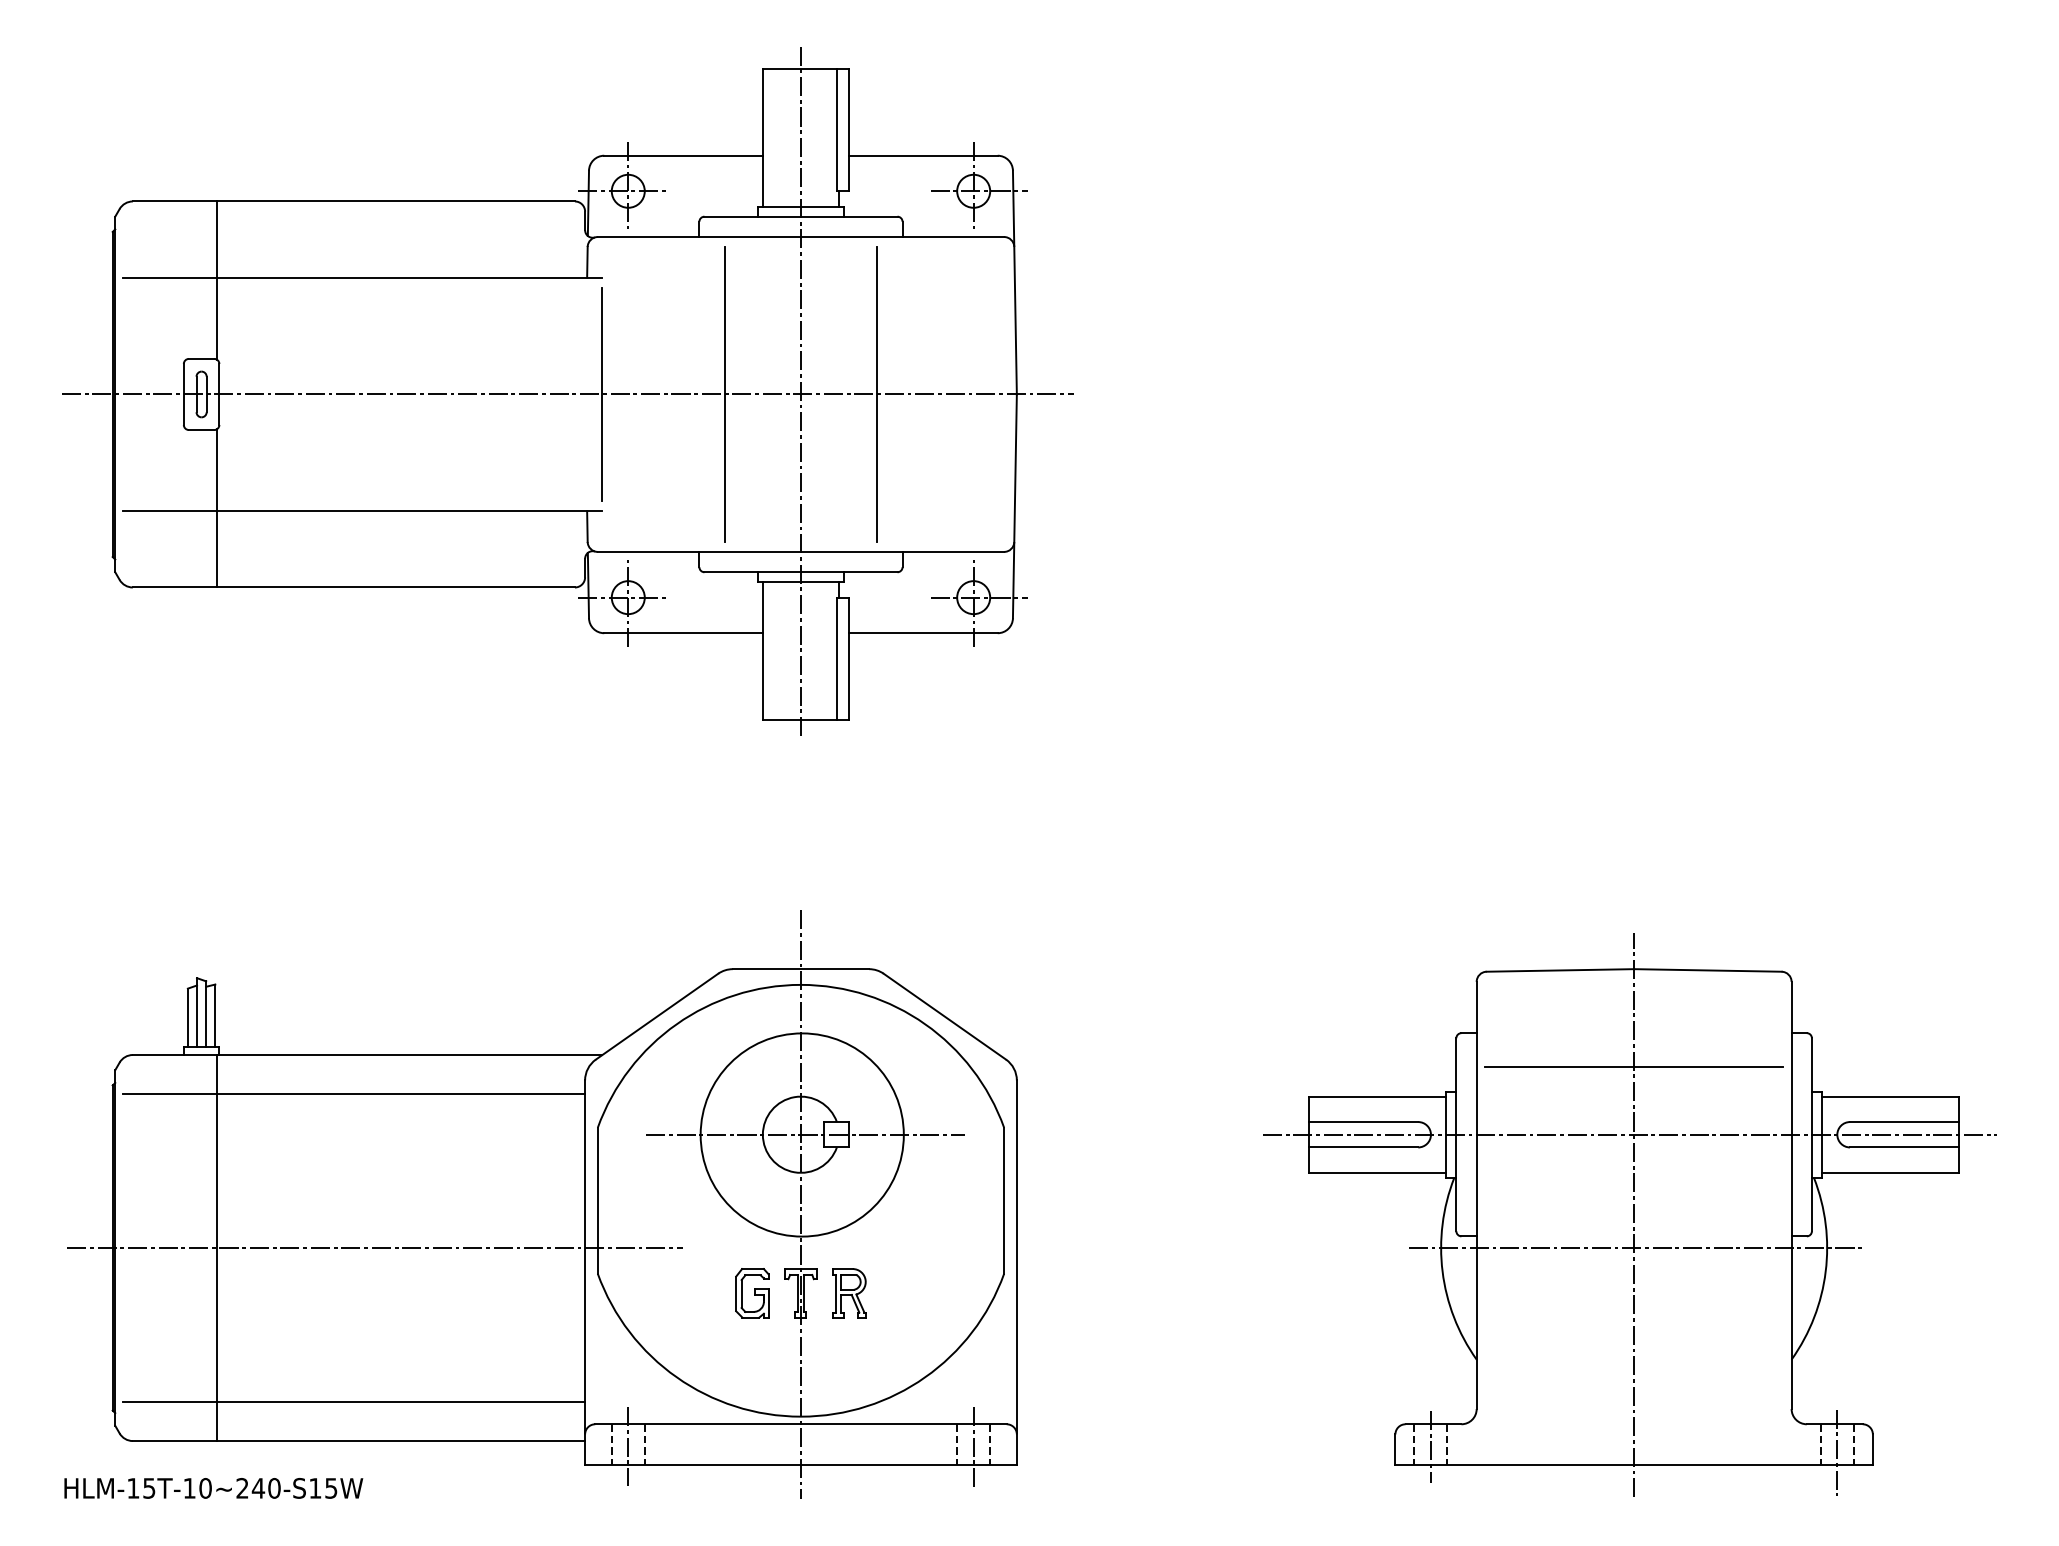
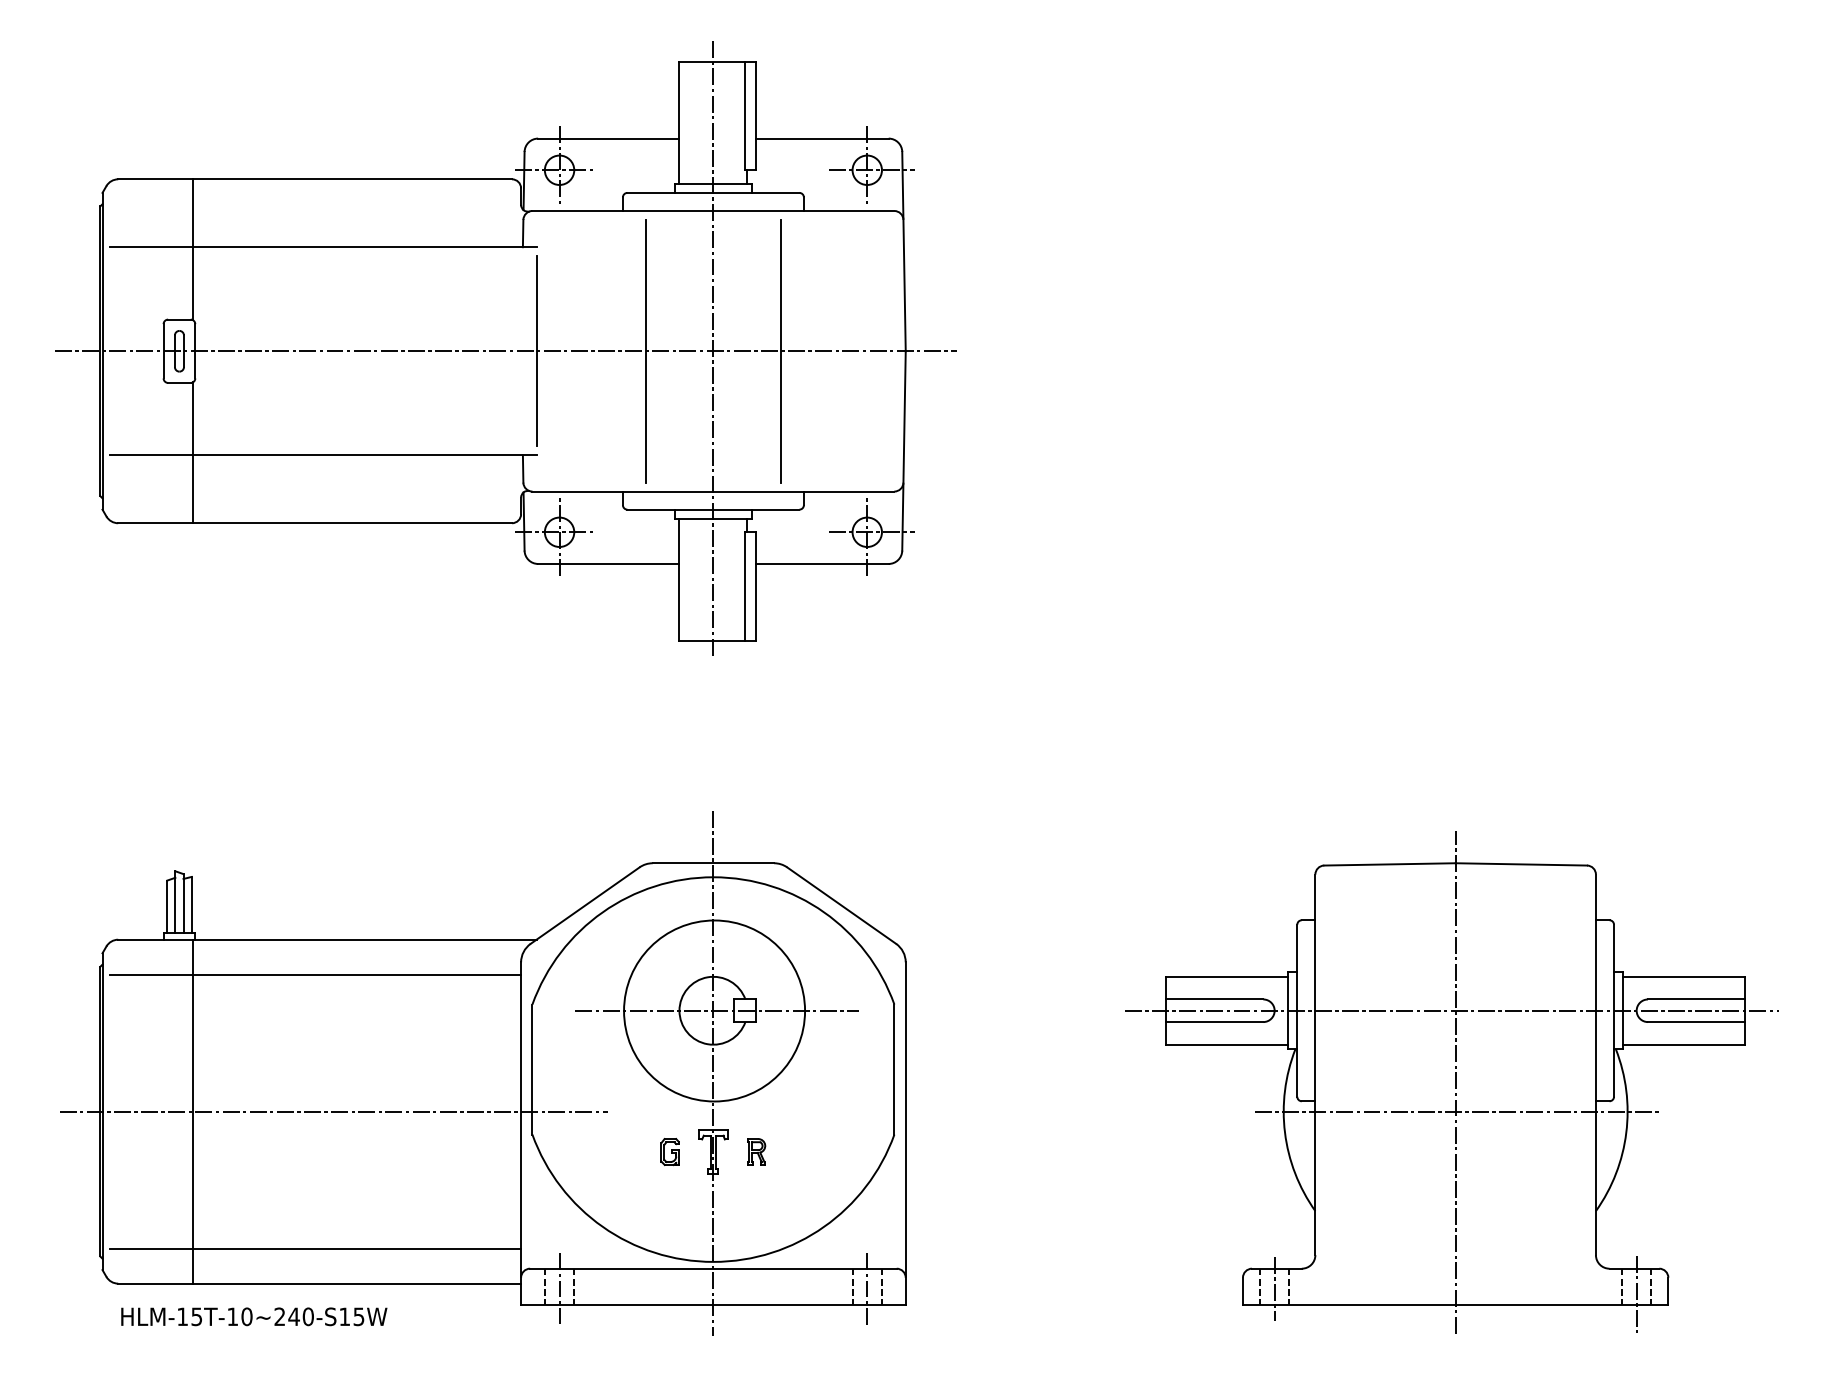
line: (1633, 1067) -> (1455, 950), removed
part: (751, 1292) -> (669, 1151), size x0.6
part: (849, 1292) -> (756, 1151), size x0.6
text: (214, 1488) -> (254, 1316), moved

